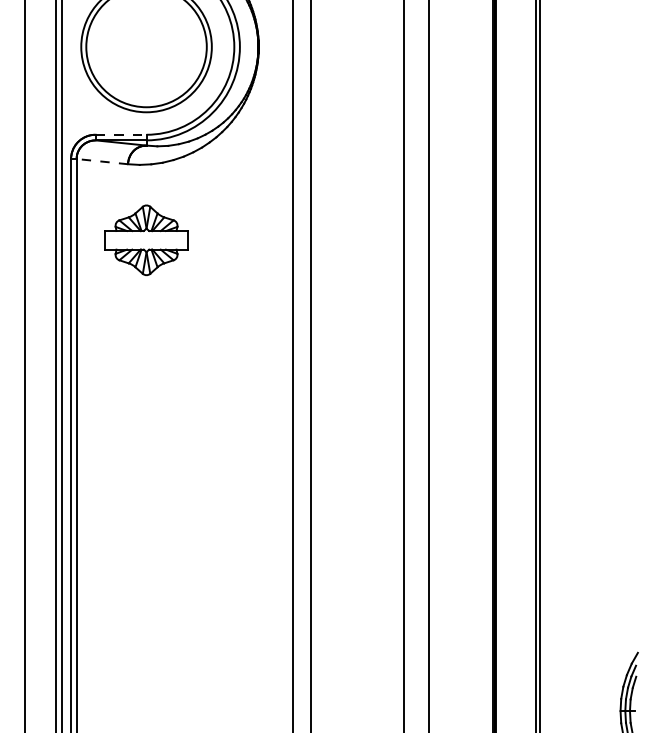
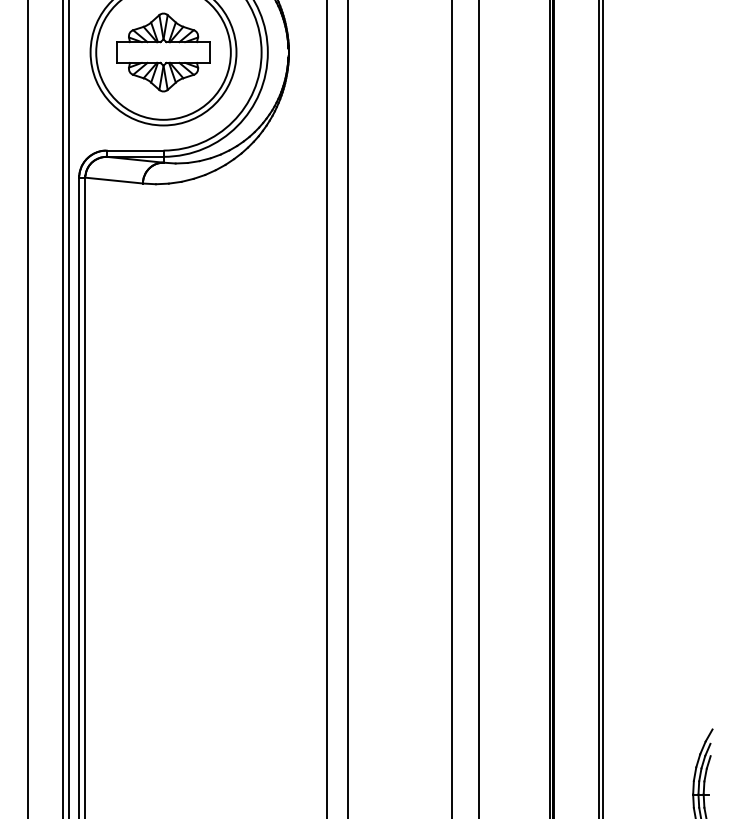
line: (121, 134) -> (135, 150), dashed -> solid
line: (102, 161) -> (114, 180), dashed -> solid
part: (146, 240) -> (163, 52), moved

